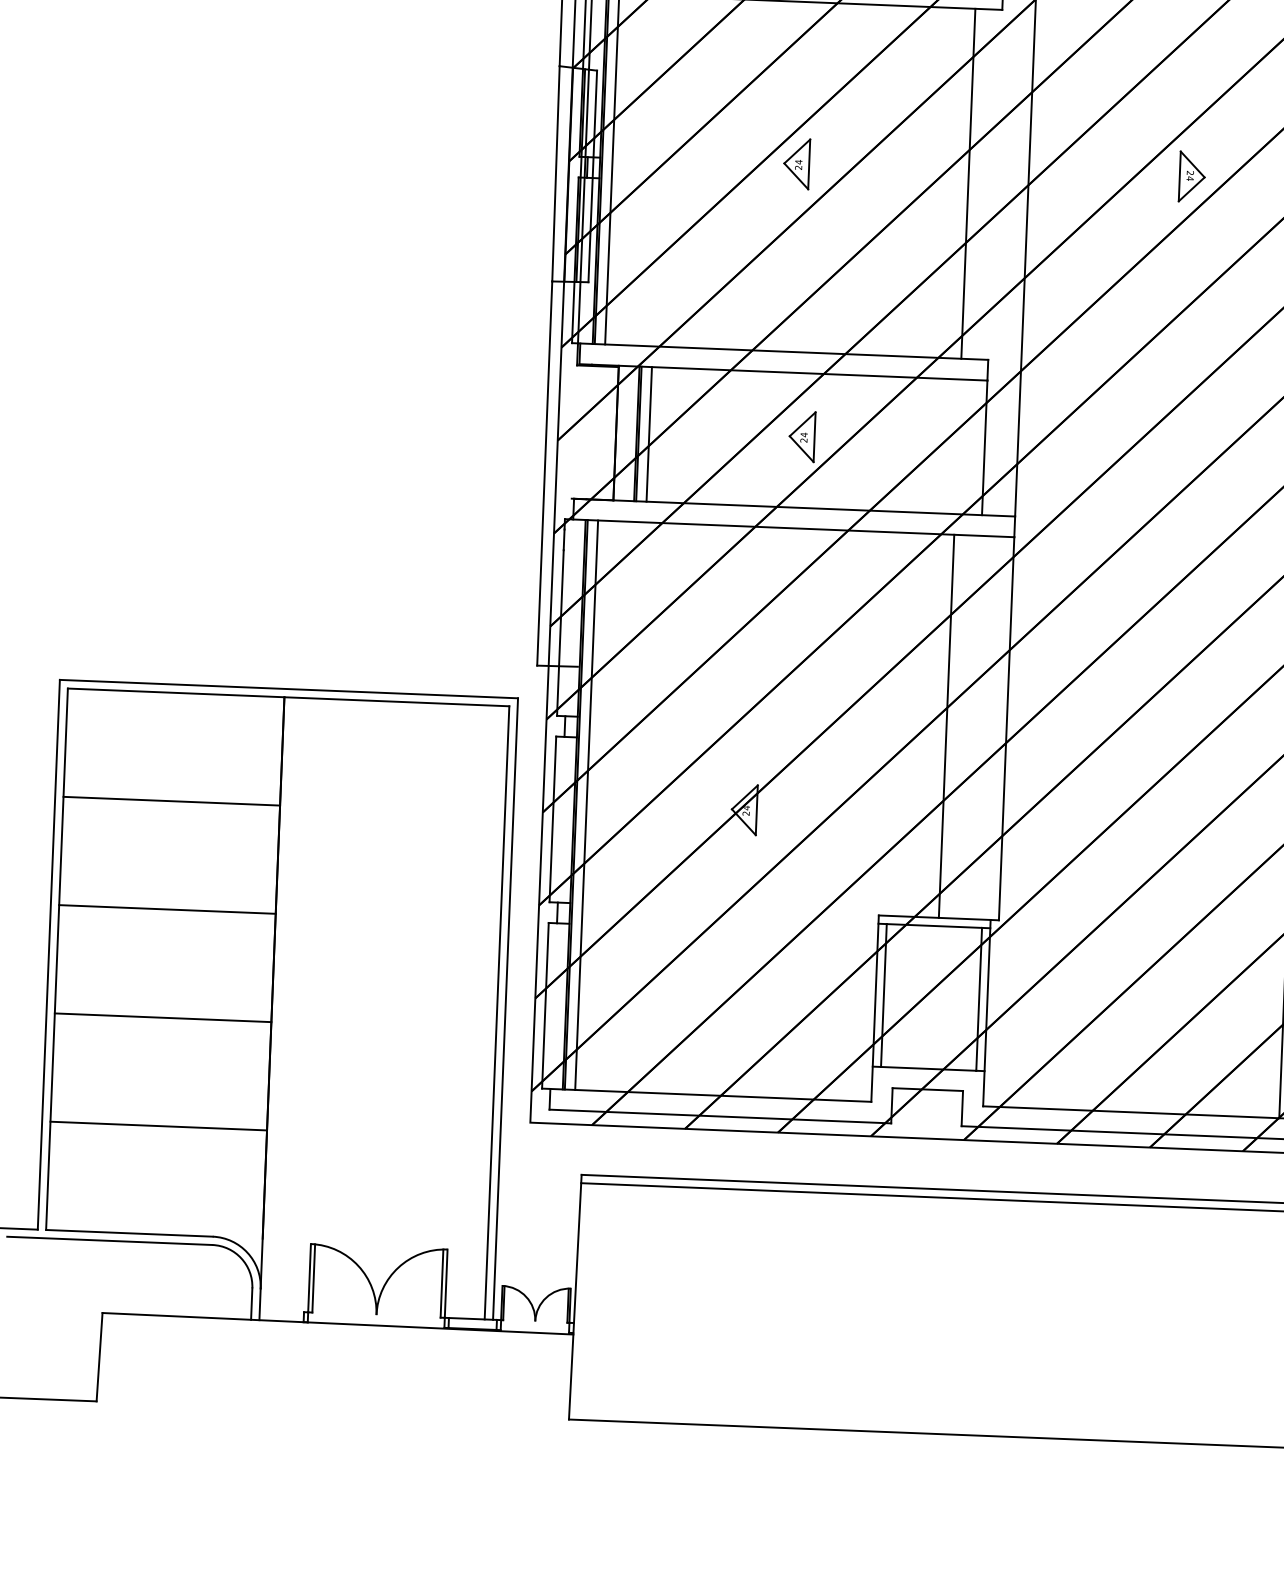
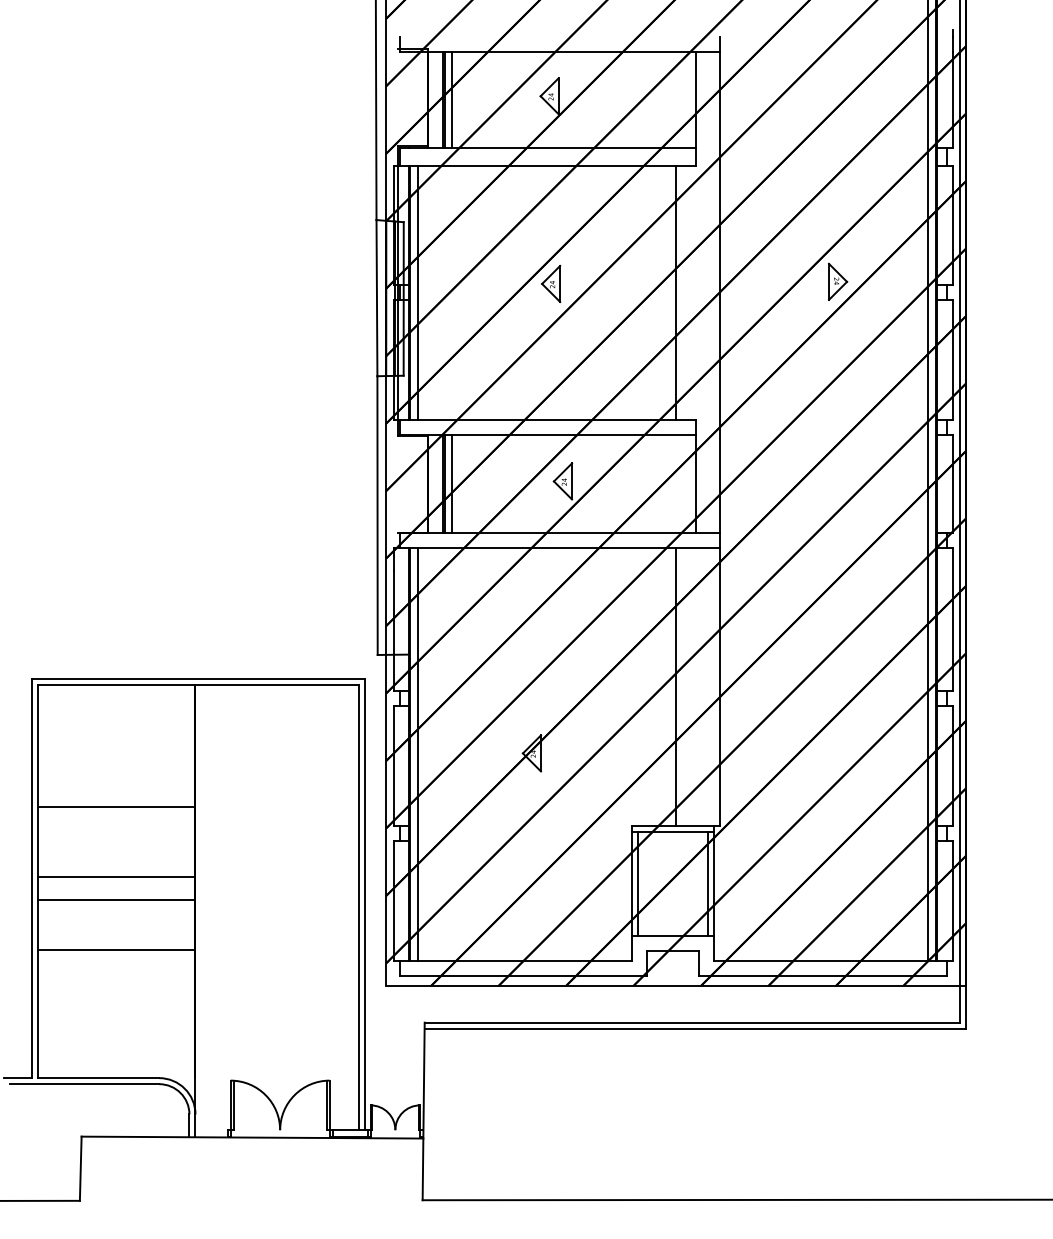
line: (171, 800) -> (116, 806), moved
line: (166, 909) -> (116, 900), moved
line: (162, 1017) -> (116, 876), moved
line: (158, 1125) -> (116, 949), moved

